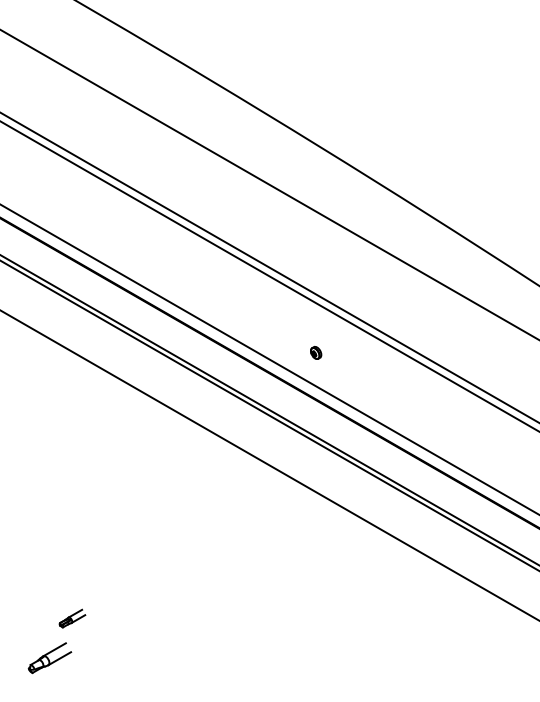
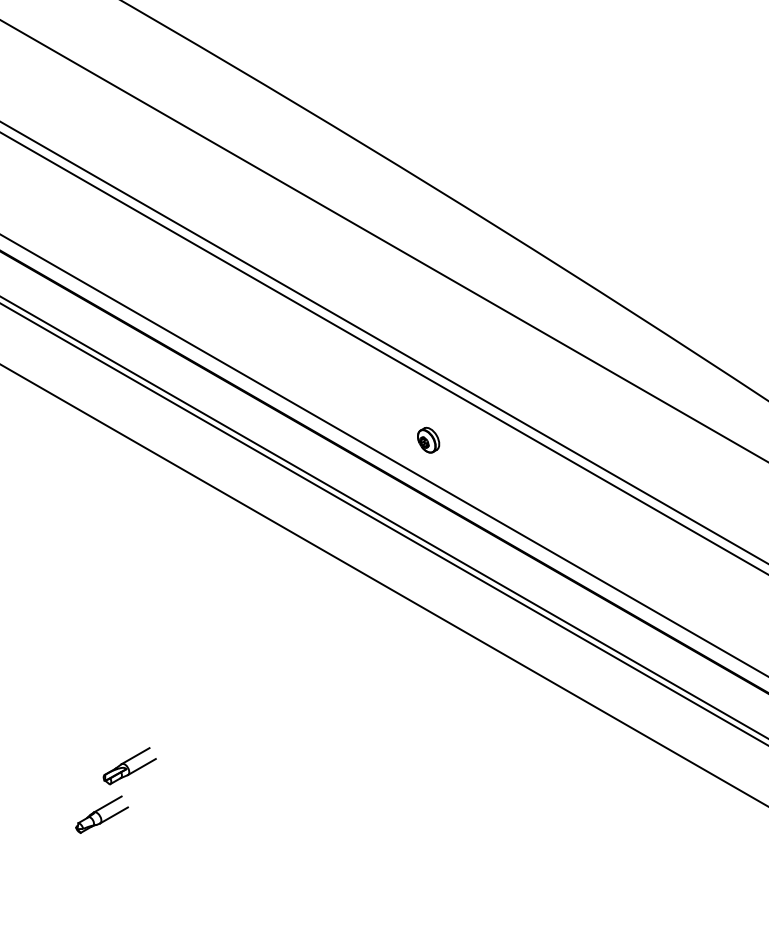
part: (315, 352) -> (428, 439), size x1.67
part: (72, 618) -> (129, 766), size x1.67

